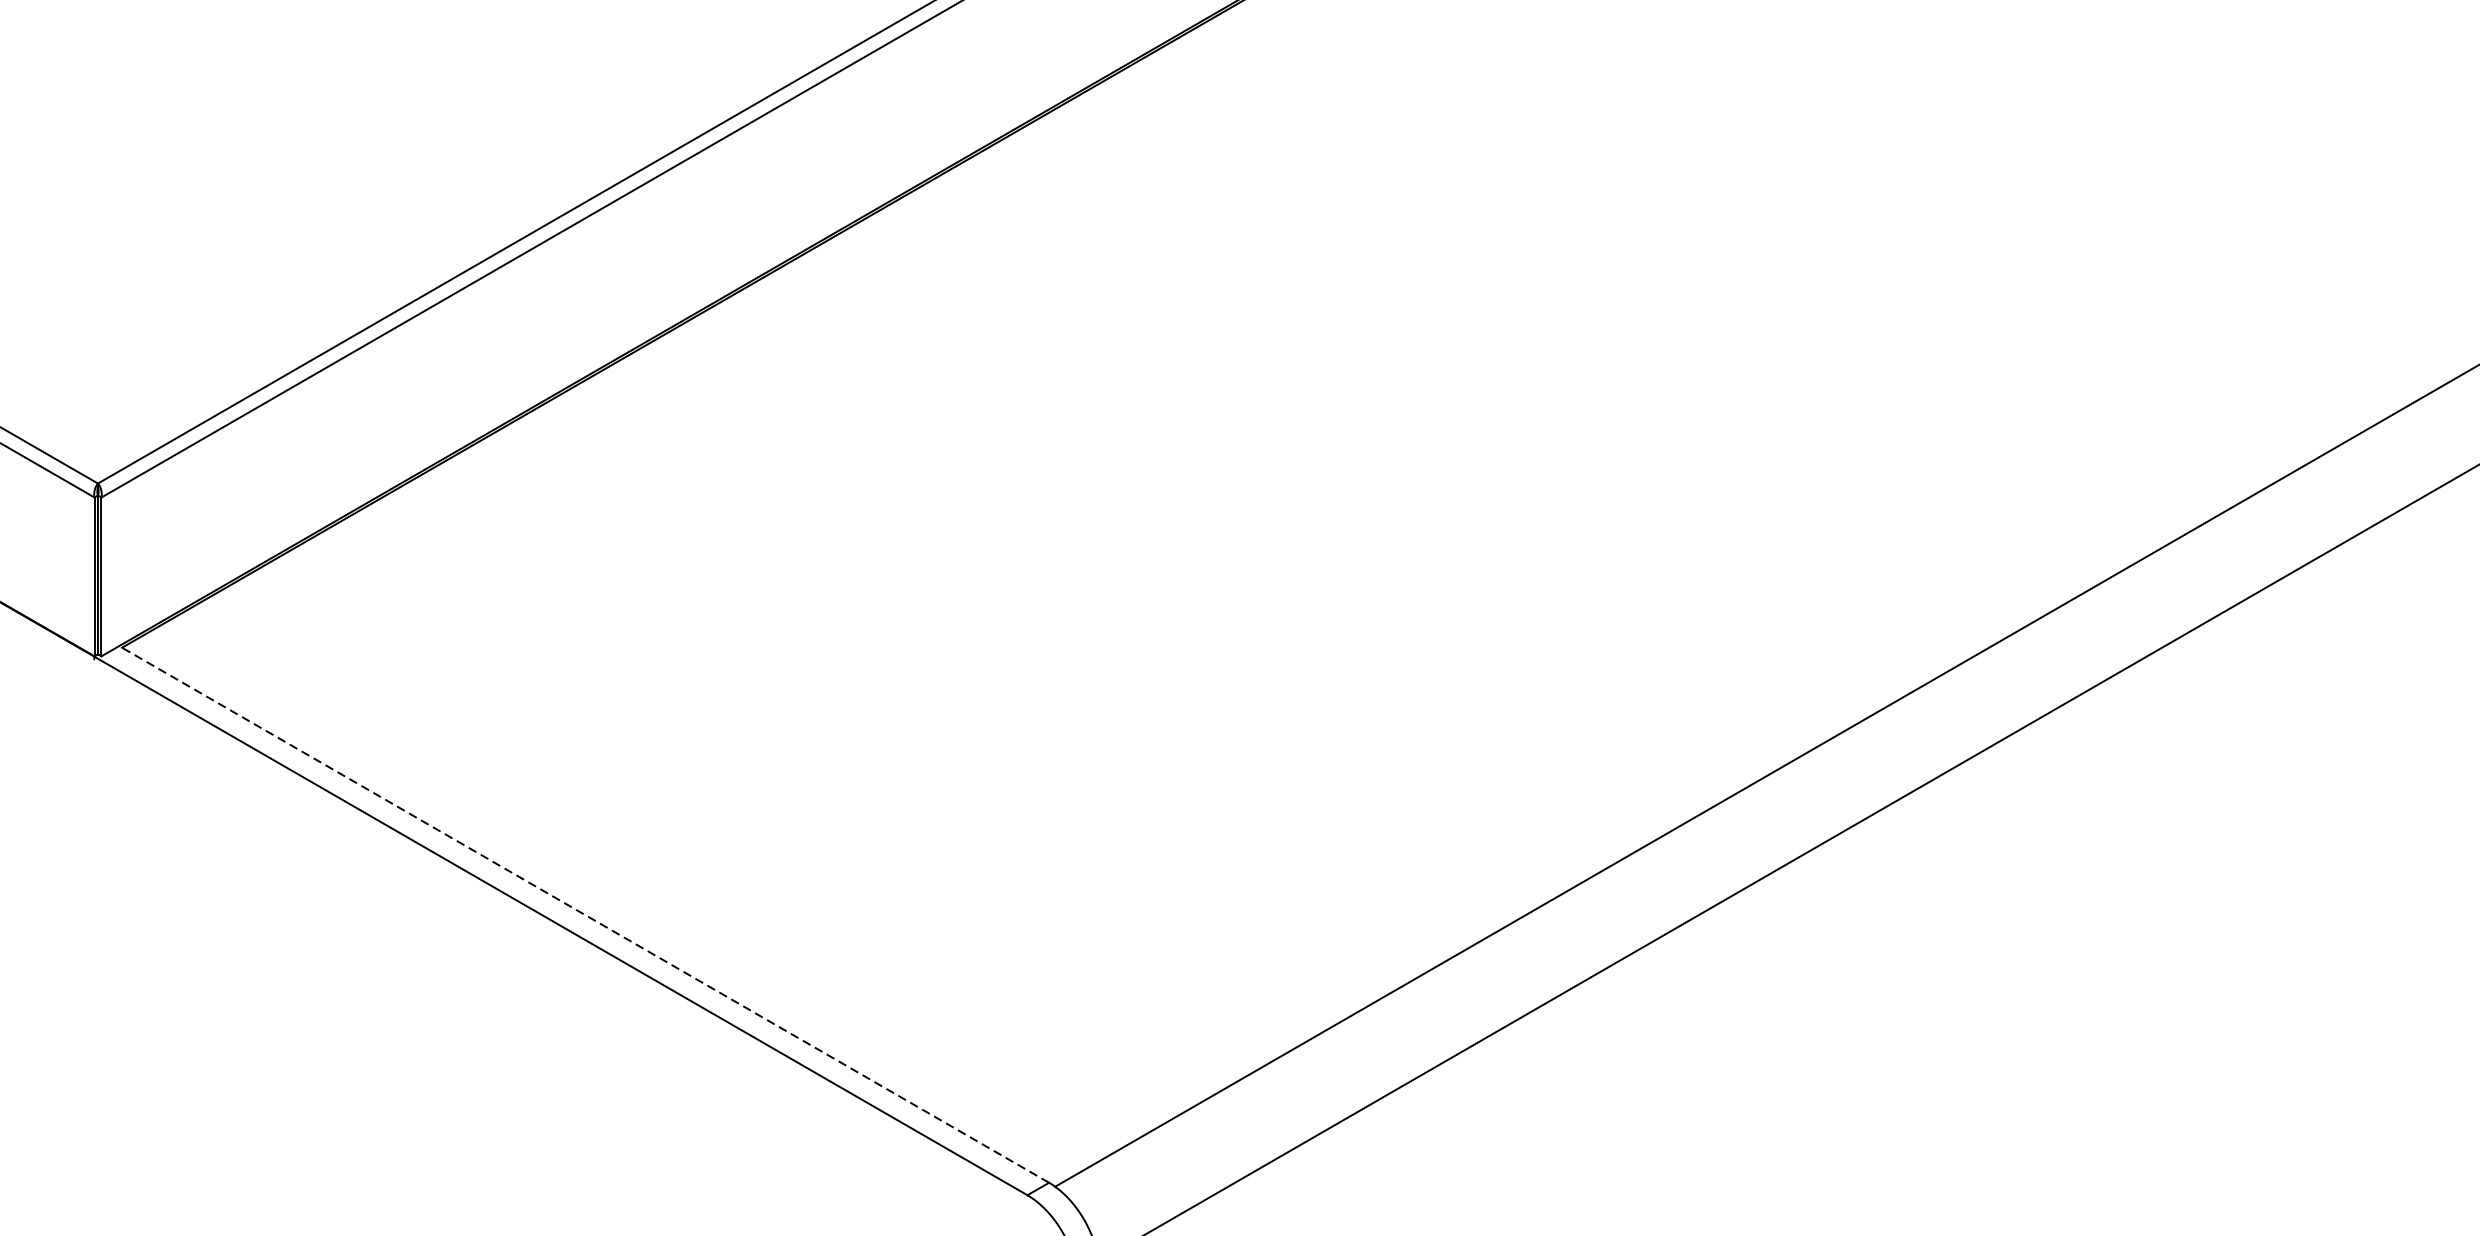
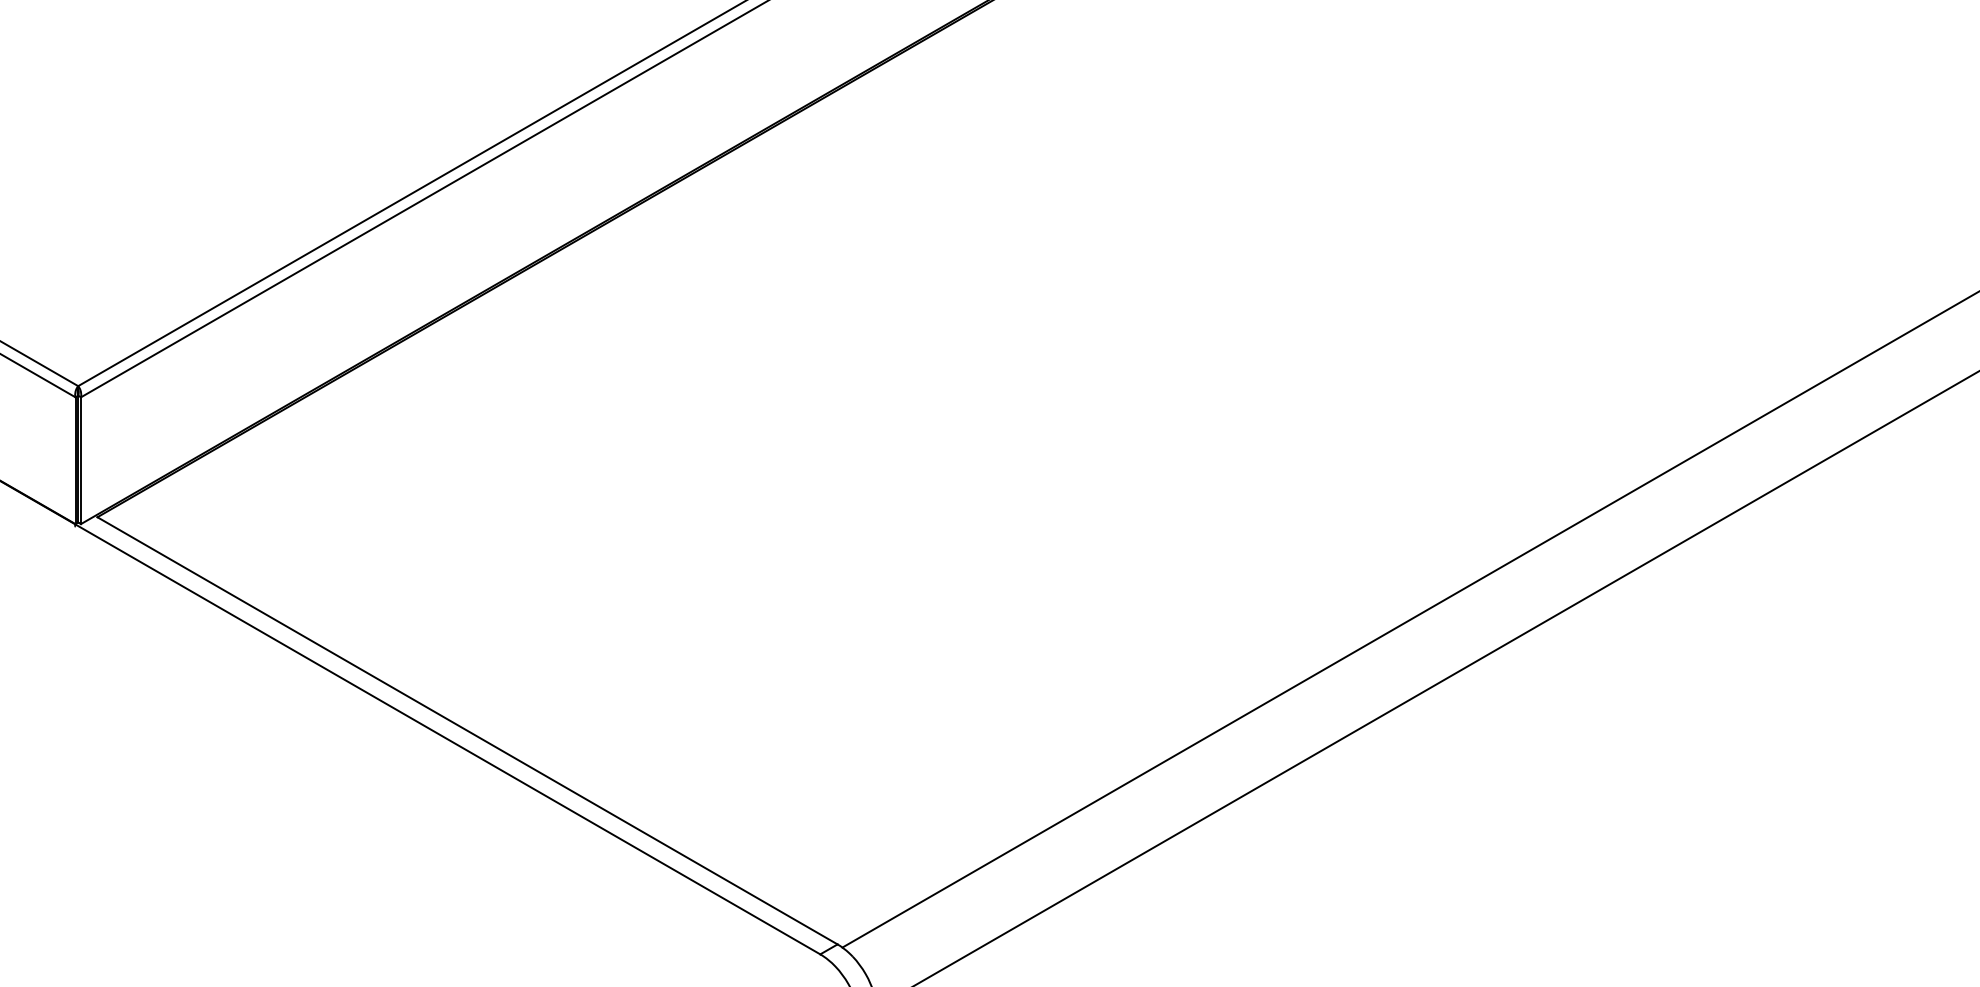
line: (585, 914) -> (467, 730), dashed -> solid

